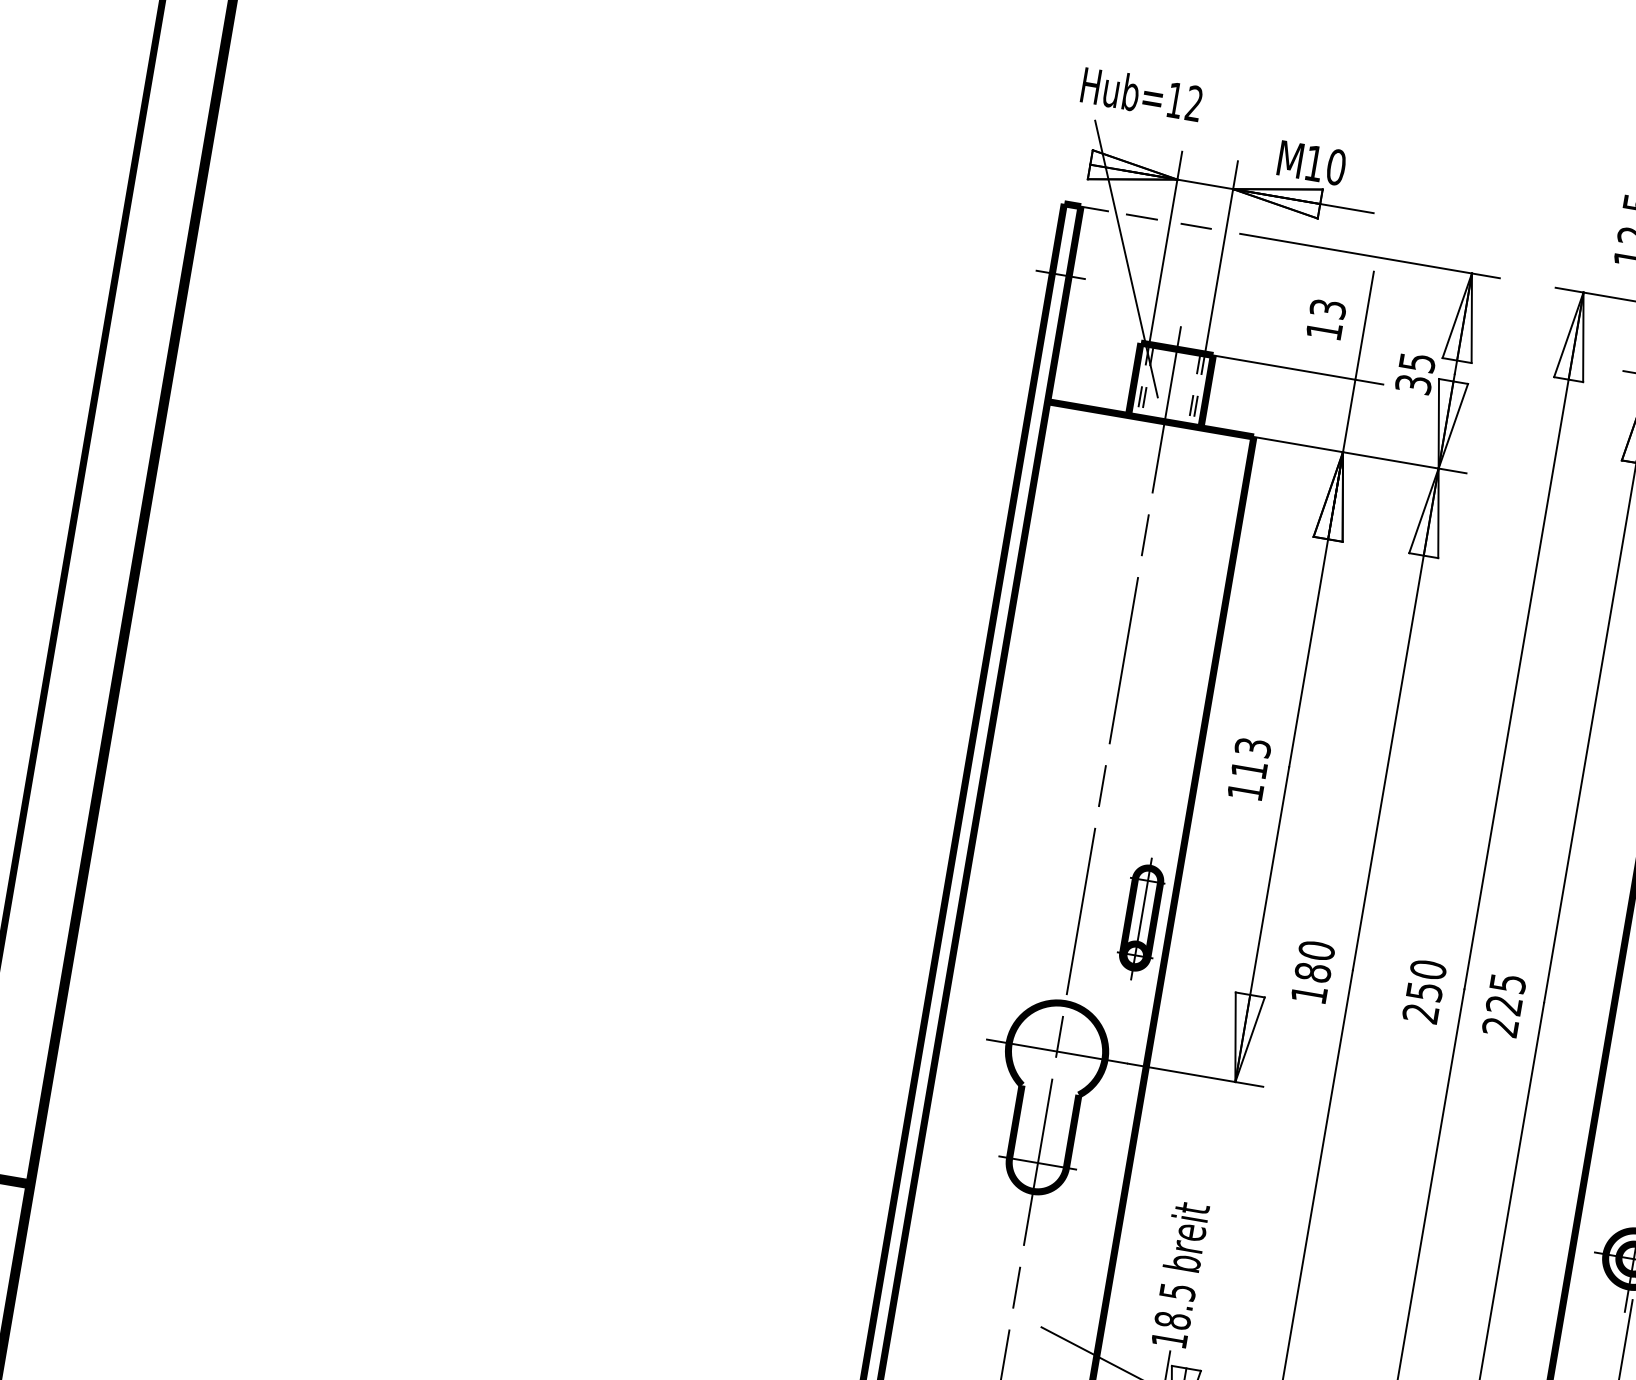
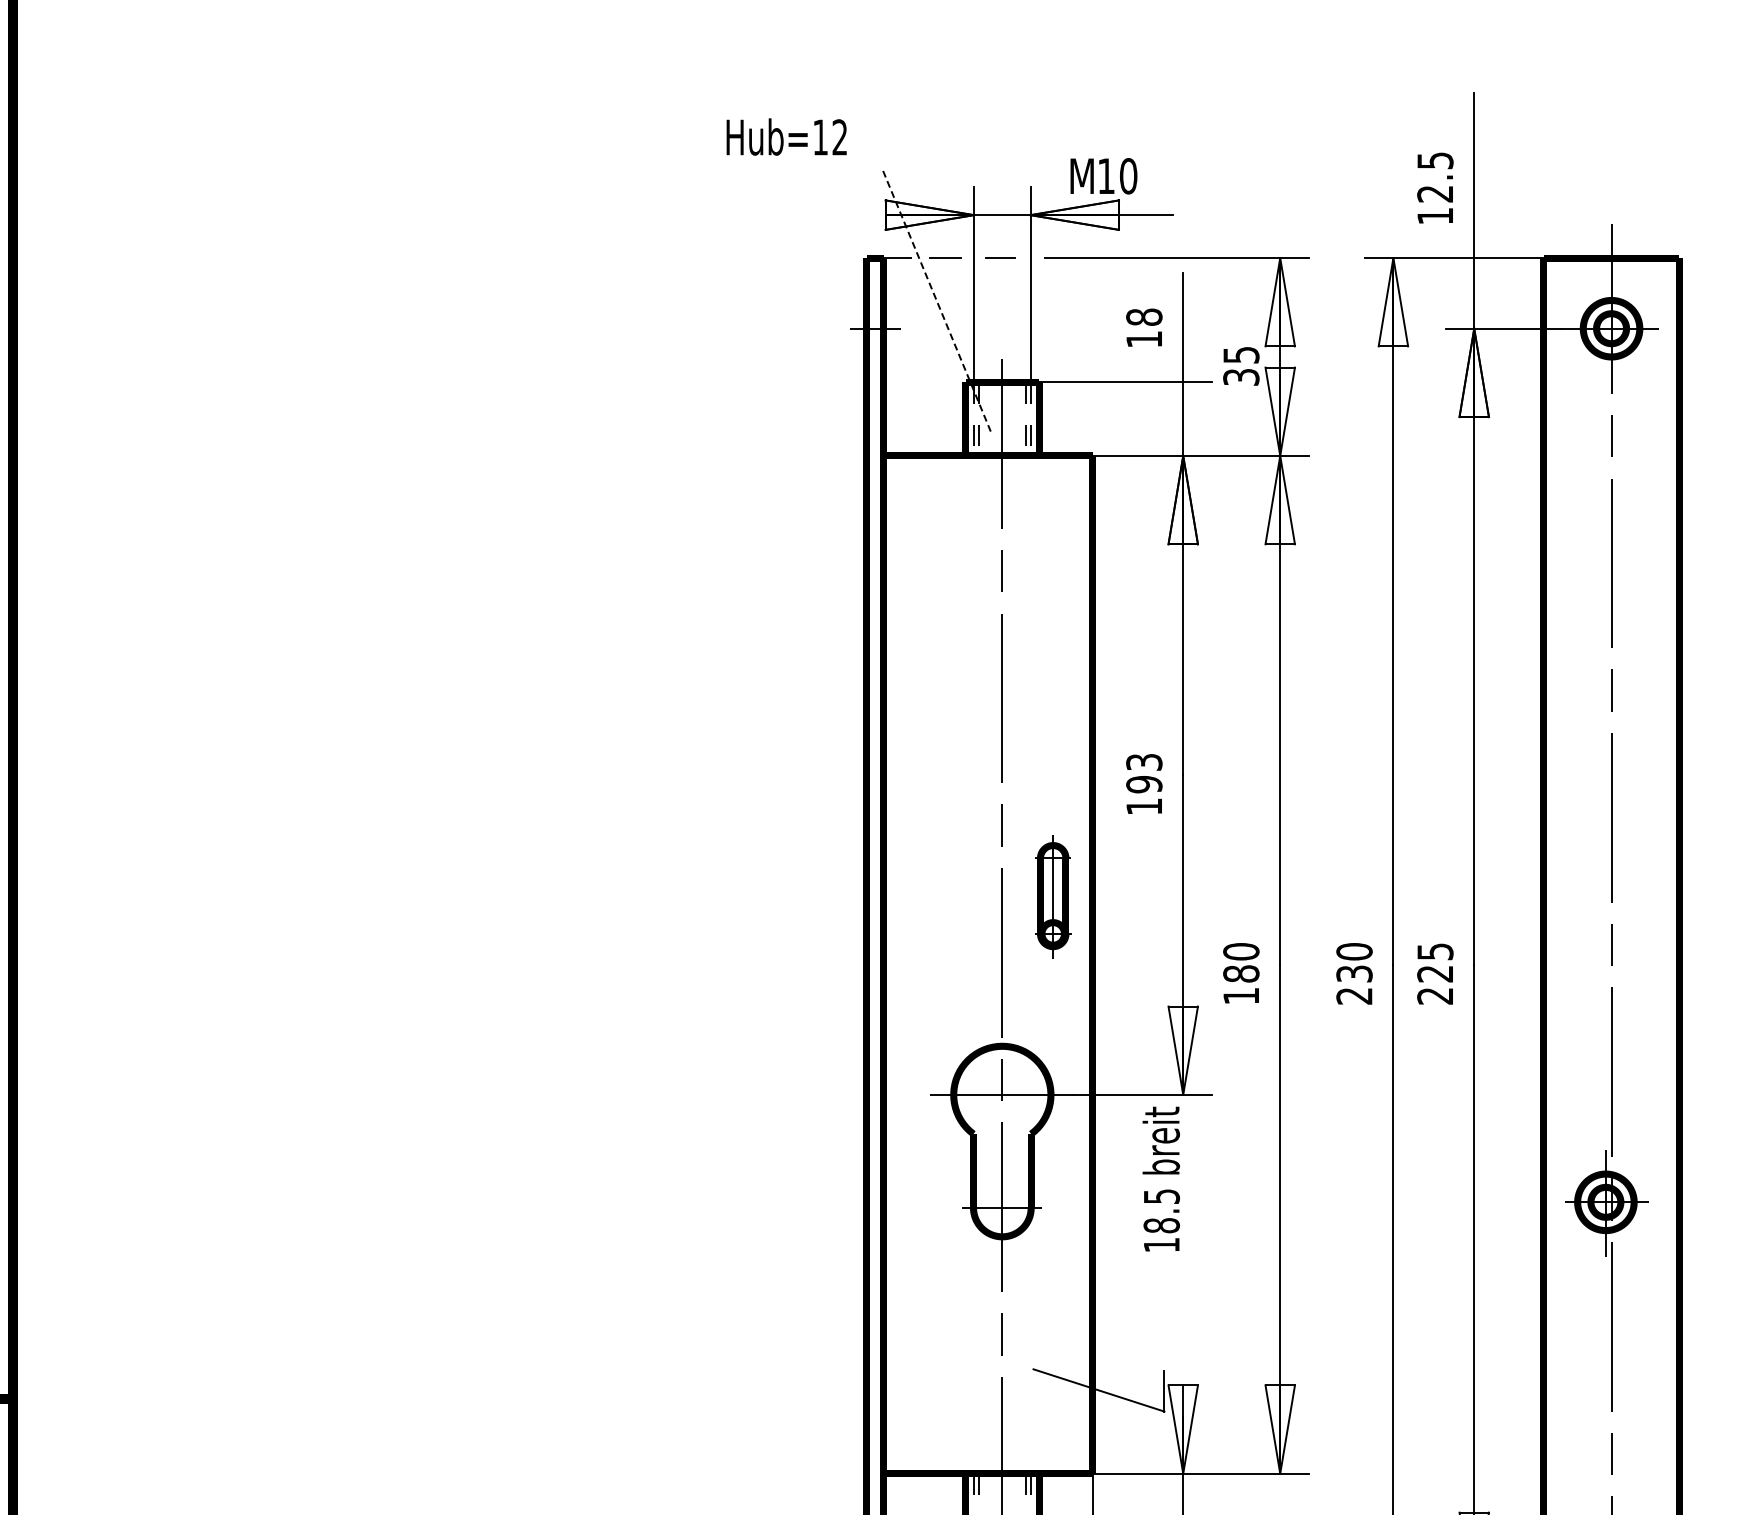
text: (1141, 93) -> (786, 136), moved
line: (1126, 259) -> (937, 302), solid -> dashed
text: (1328, 308) -> (1144, 316), 13 -> 18
text: (1249, 769) -> (1144, 784), 113 -> 193
part: (1141, 918) -> (1053, 896), moved
text: (1424, 991) -> (1354, 973), 250 -> 230
text: (1179, 1273) -> (1160, 1178), moved

